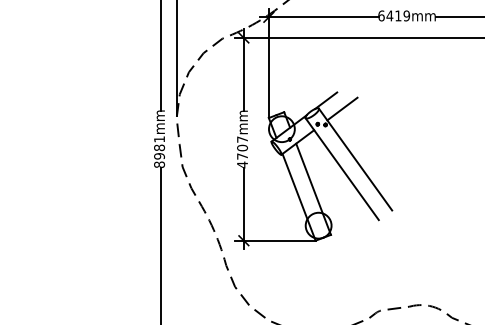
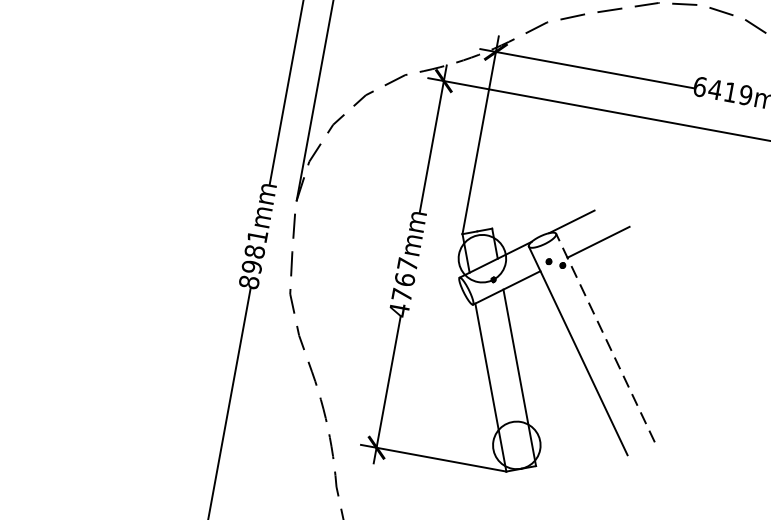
text: (242, 147) -> (405, 278), 4707mm -> 4767mm
line: (355, 159) -> (605, 337), solid -> dashed

